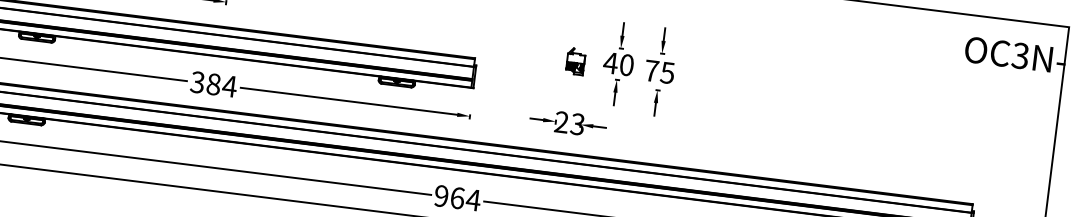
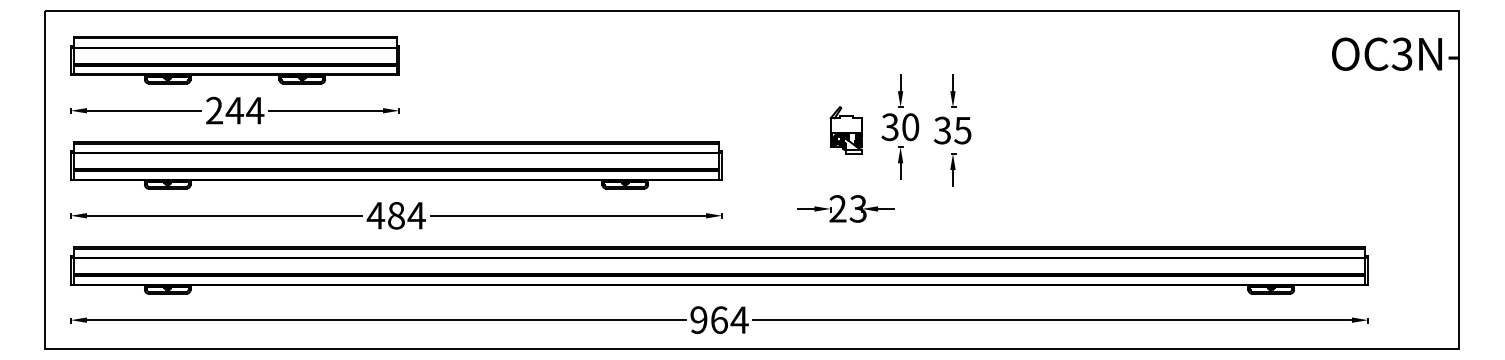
part: (575, 61) -> (845, 130), size x1.43
text: (610, 63) -> (890, 127), 40 -> 30
text: (651, 70) -> (942, 130), 75 -> 35
text: (197, 82) -> (375, 215), 384 -> 484

